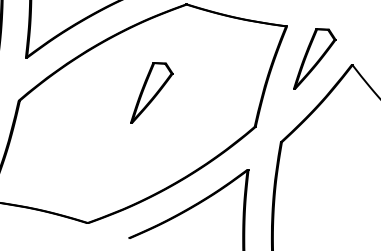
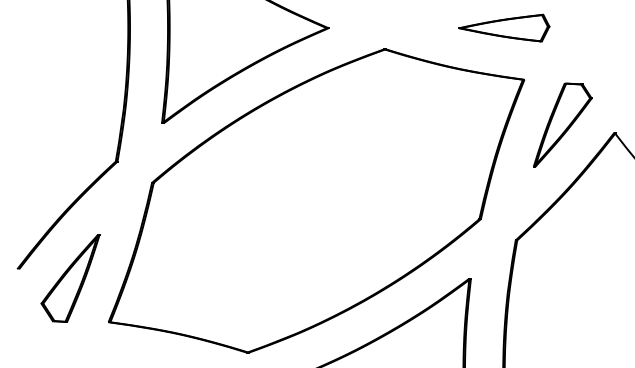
part: (151, 92) -> (336, 171), removed

